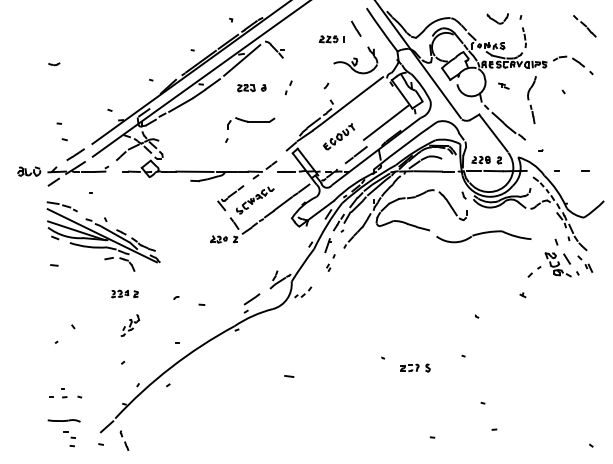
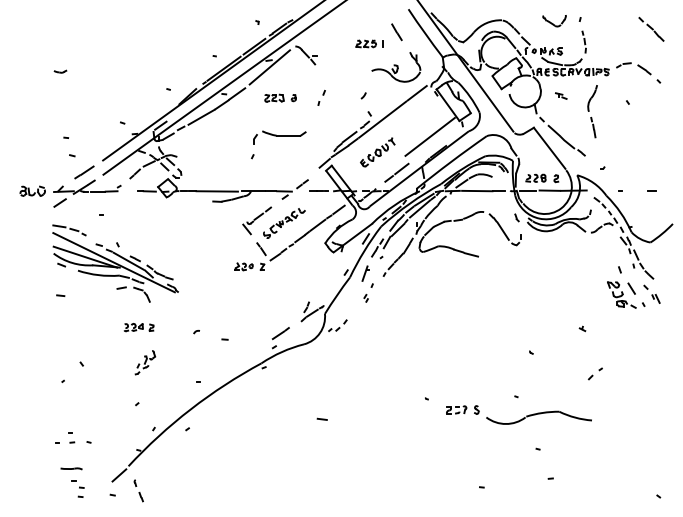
part: (483, 236) -> (538, 417), moved
part: (533, 271) -> (594, 373), moved
part: (64, 420) -> (71, 468), size x0.6

